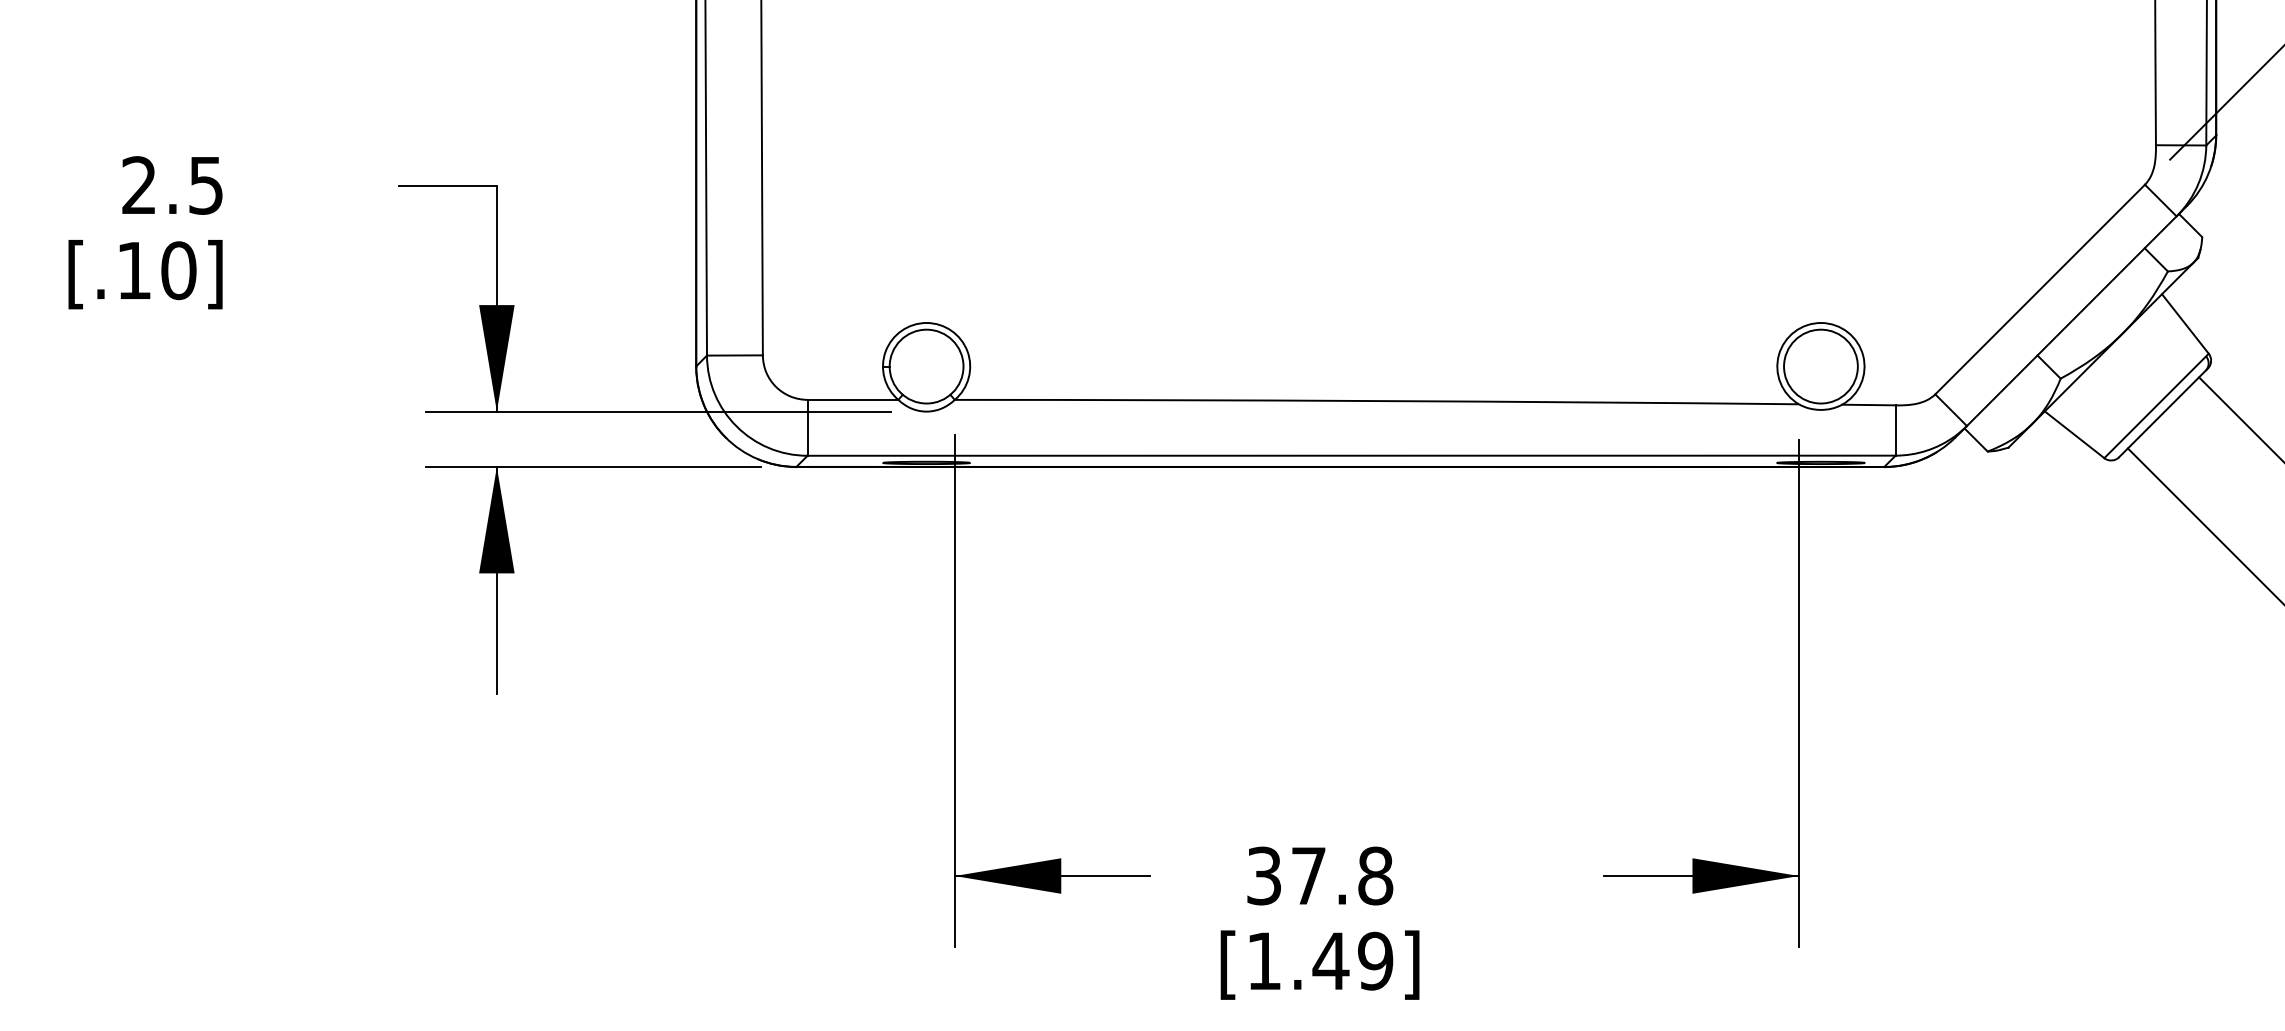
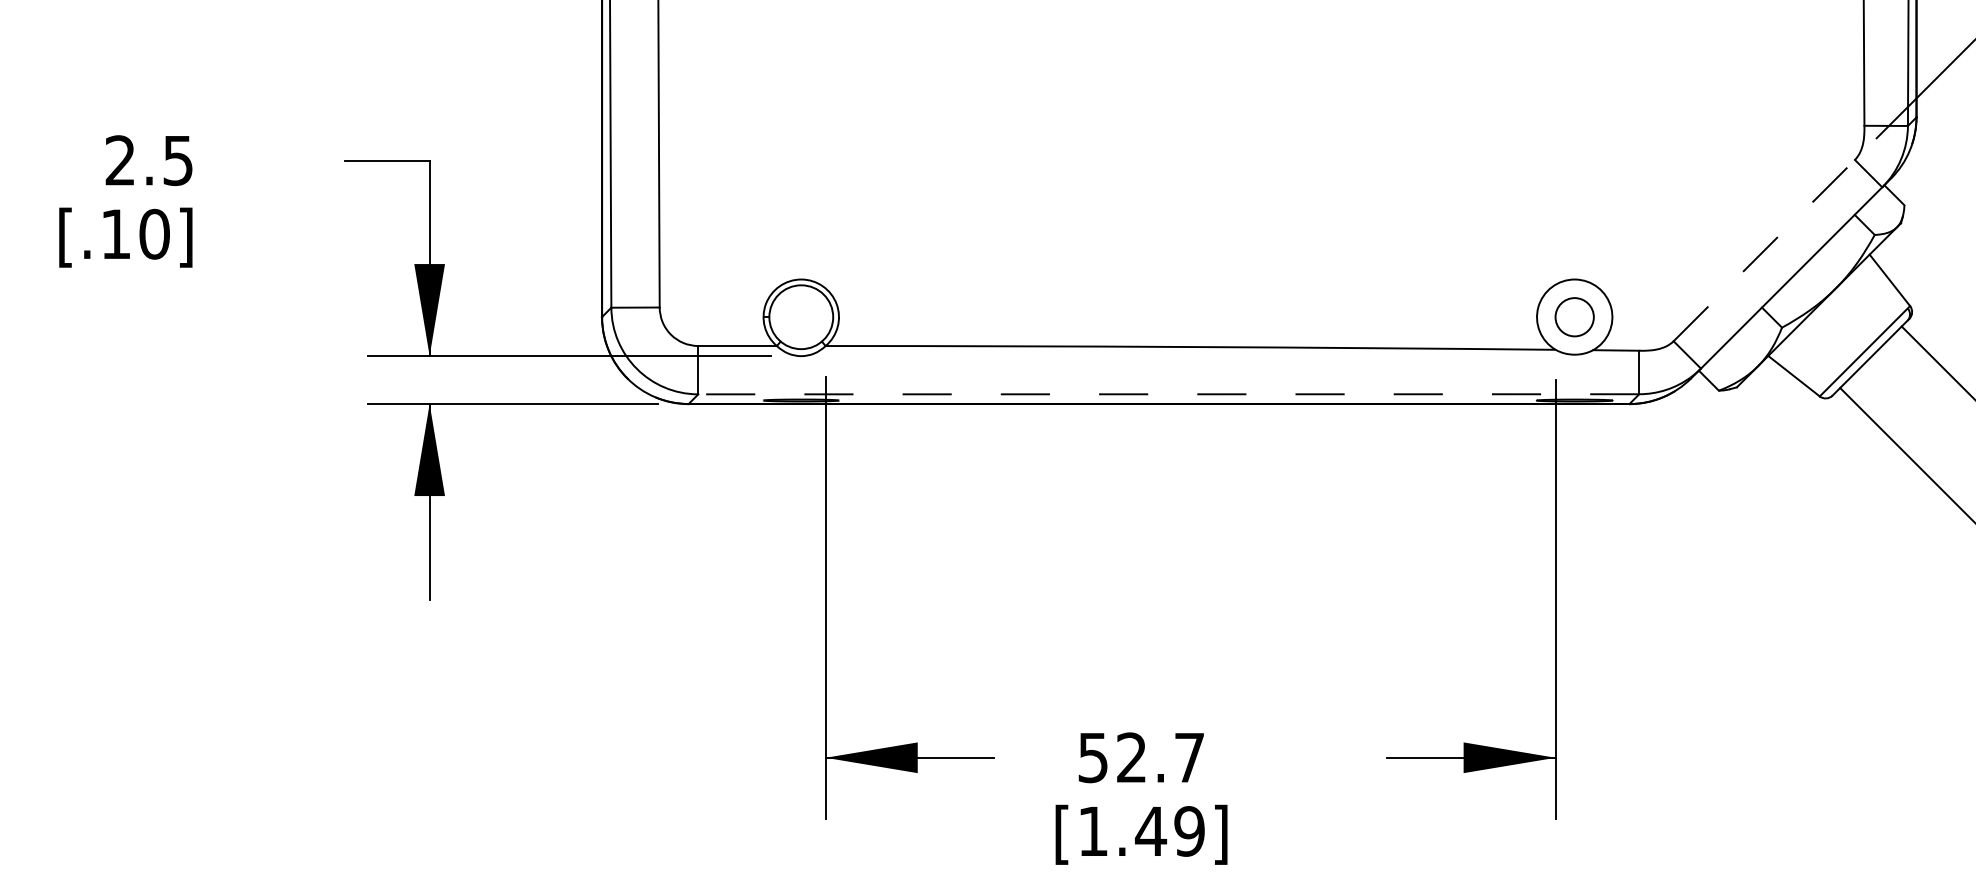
line: (2040, 289) -> (1764, 250), solid -> dashed
circle: (1820, 366) -> (1574, 317), size x0.6
line: (1351, 455) -> (1168, 394), solid -> dashed
text: (1320, 875) -> (1141, 757), 37.8 -> 52.7

